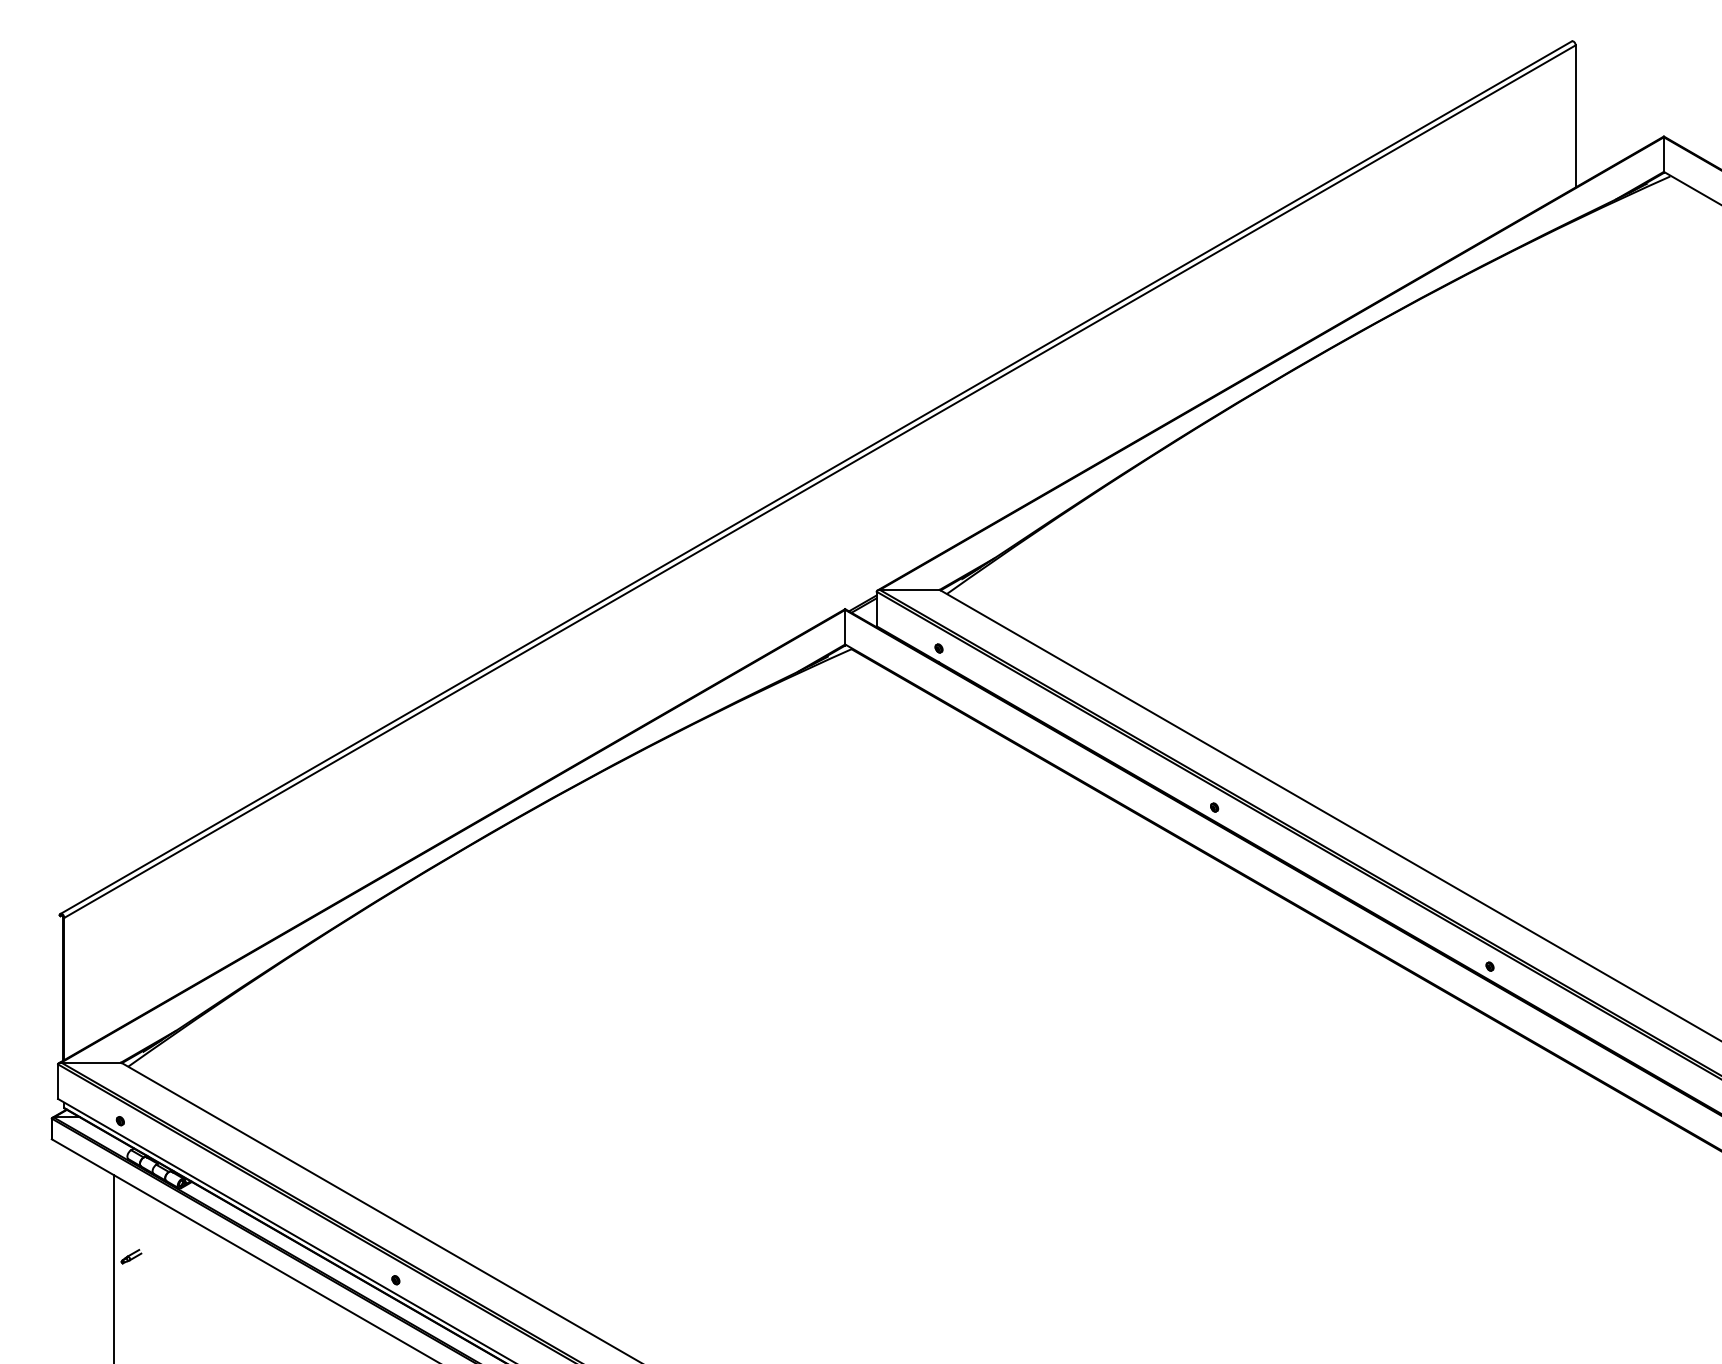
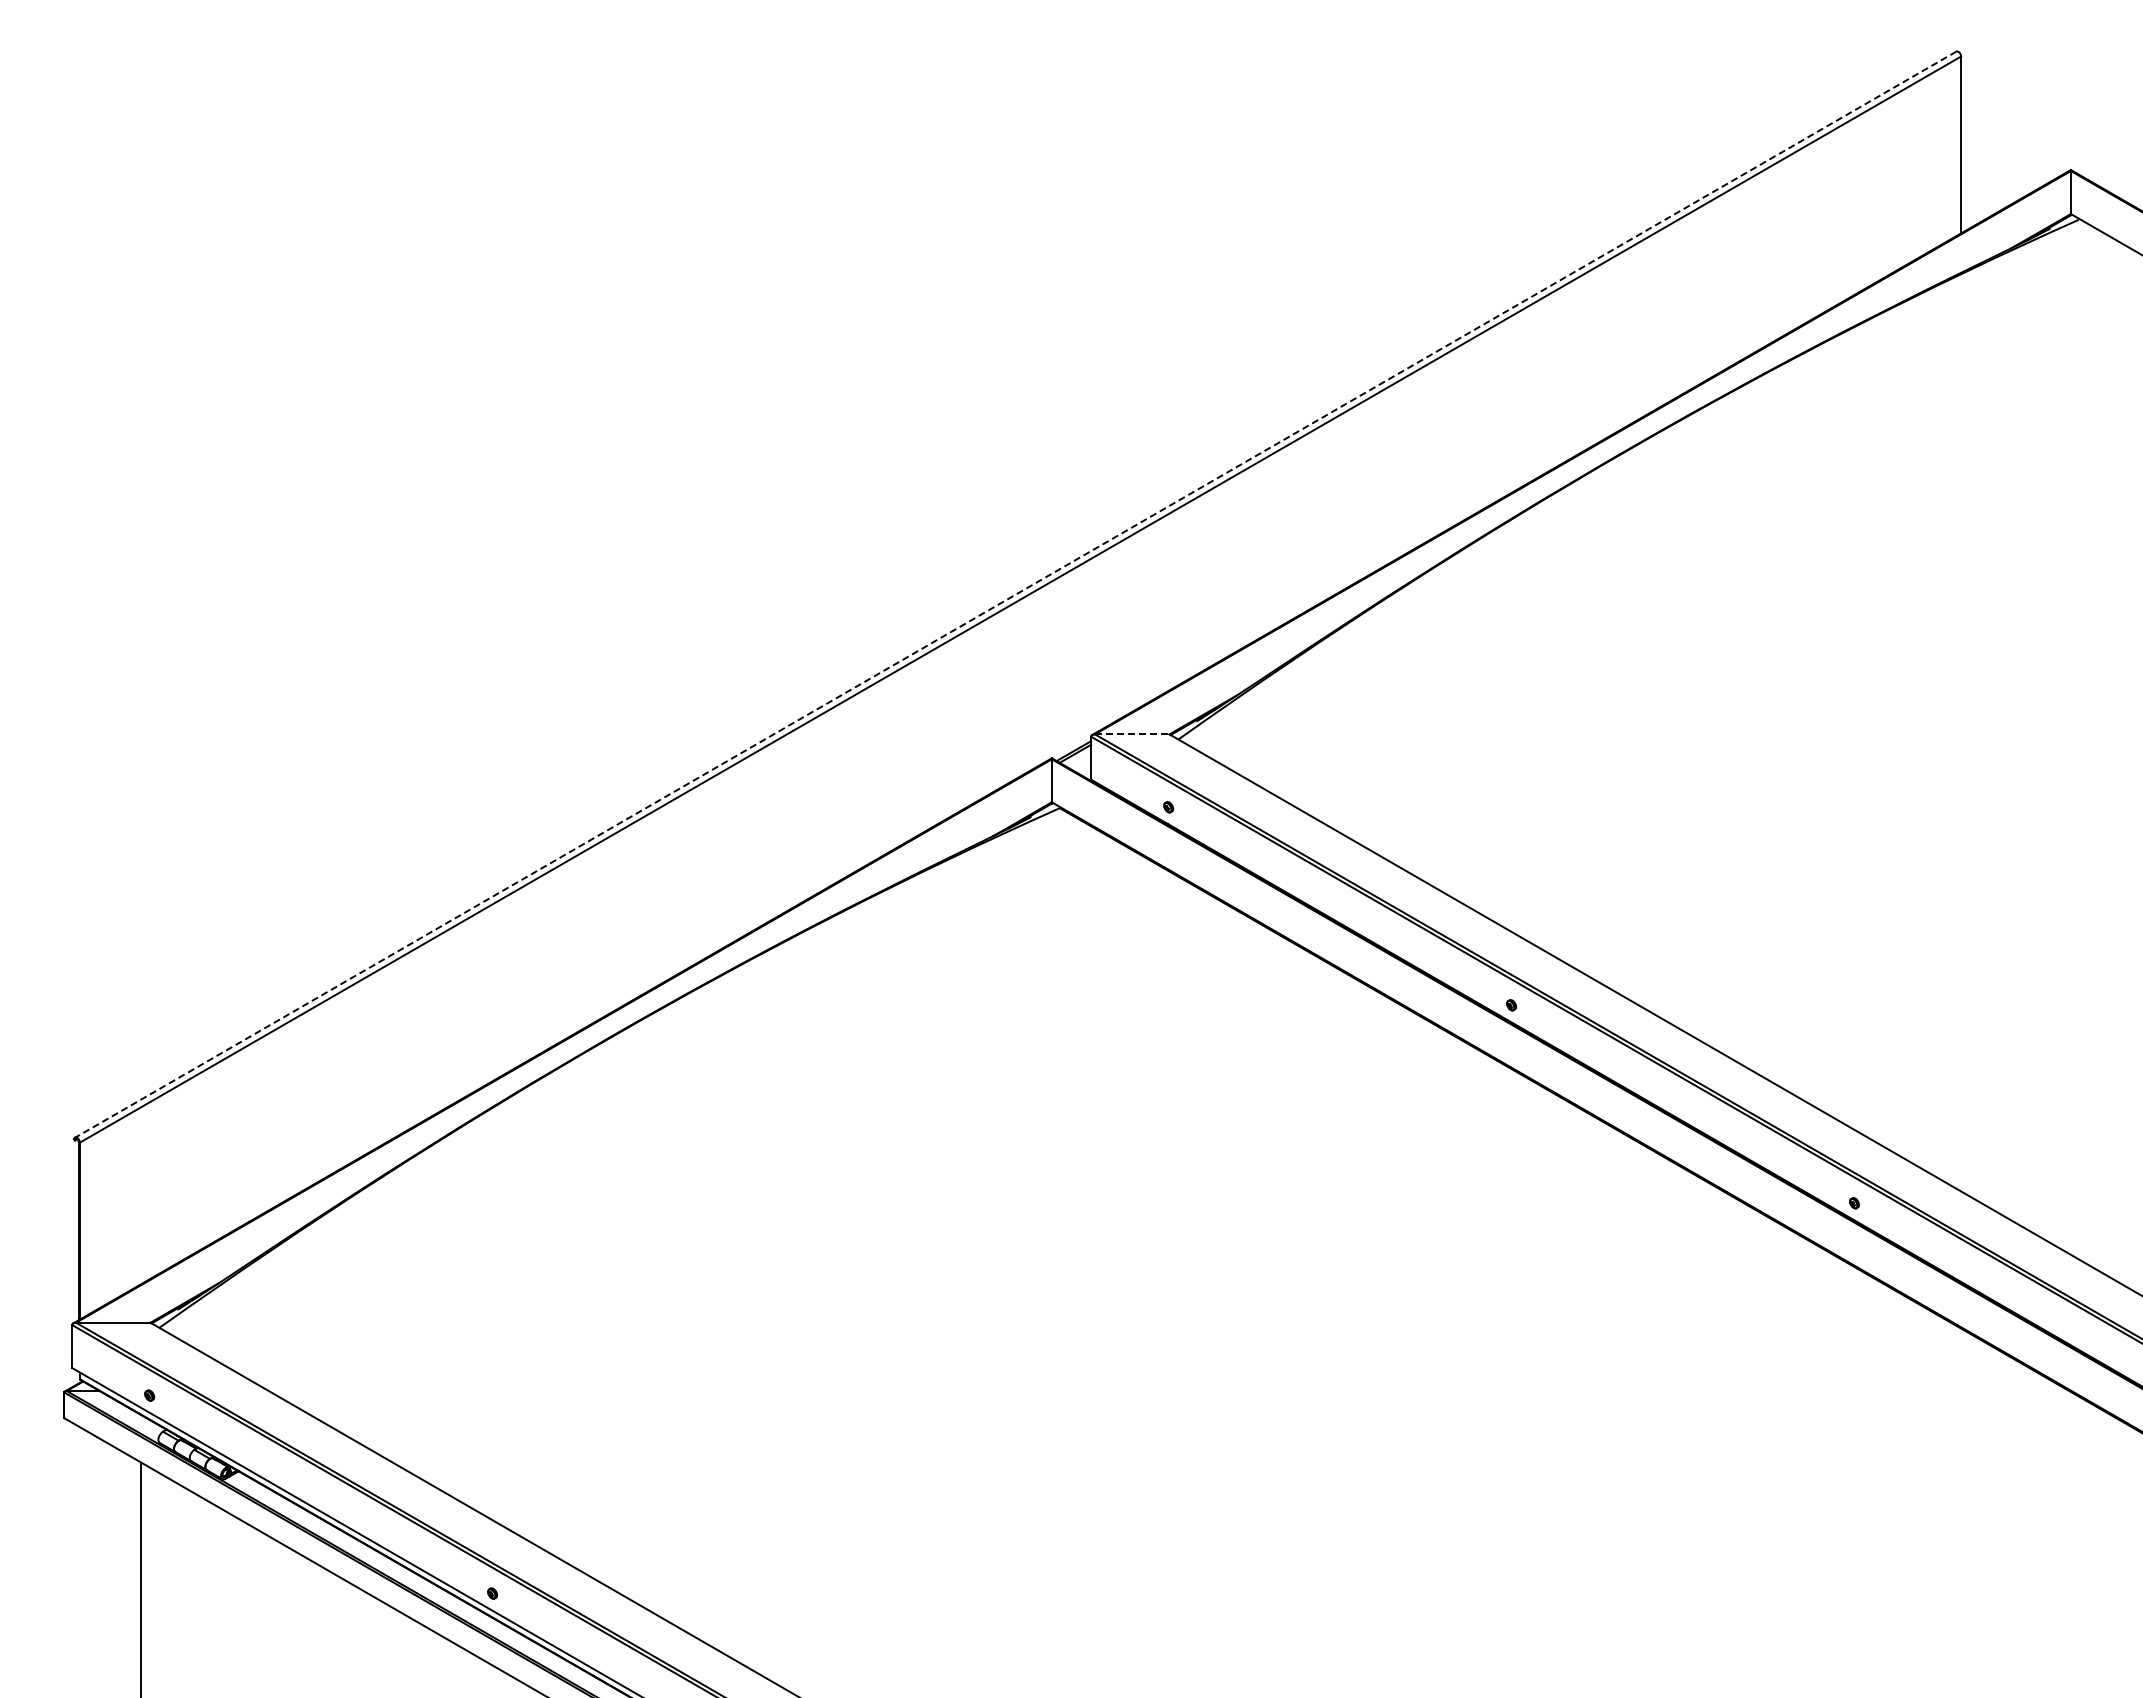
line: (816, 477) -> (1015, 594), solid -> dashed
line: (910, 590) -> (1132, 734), solid -> dashed
part: (131, 1256) -> (163, 1563), removed

